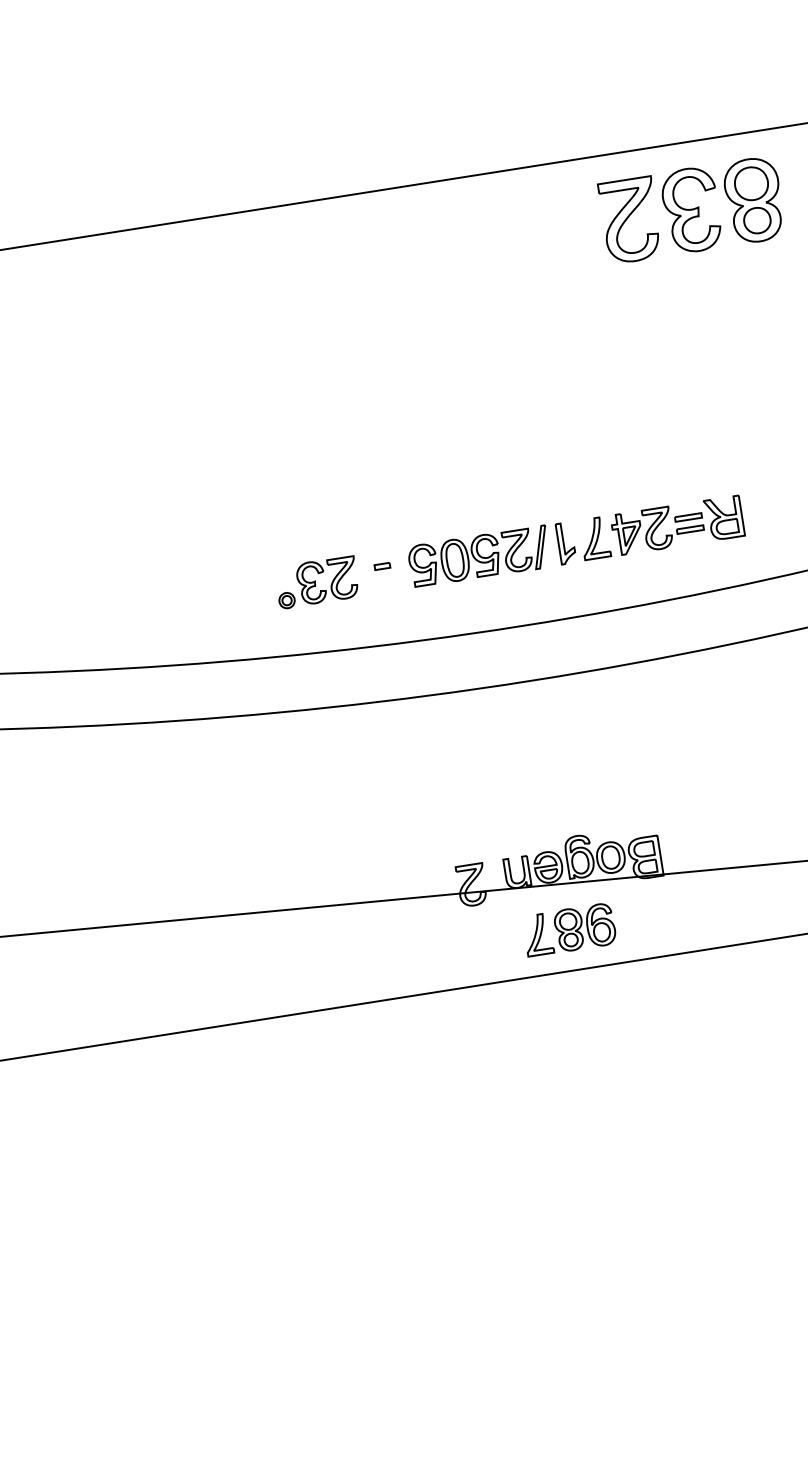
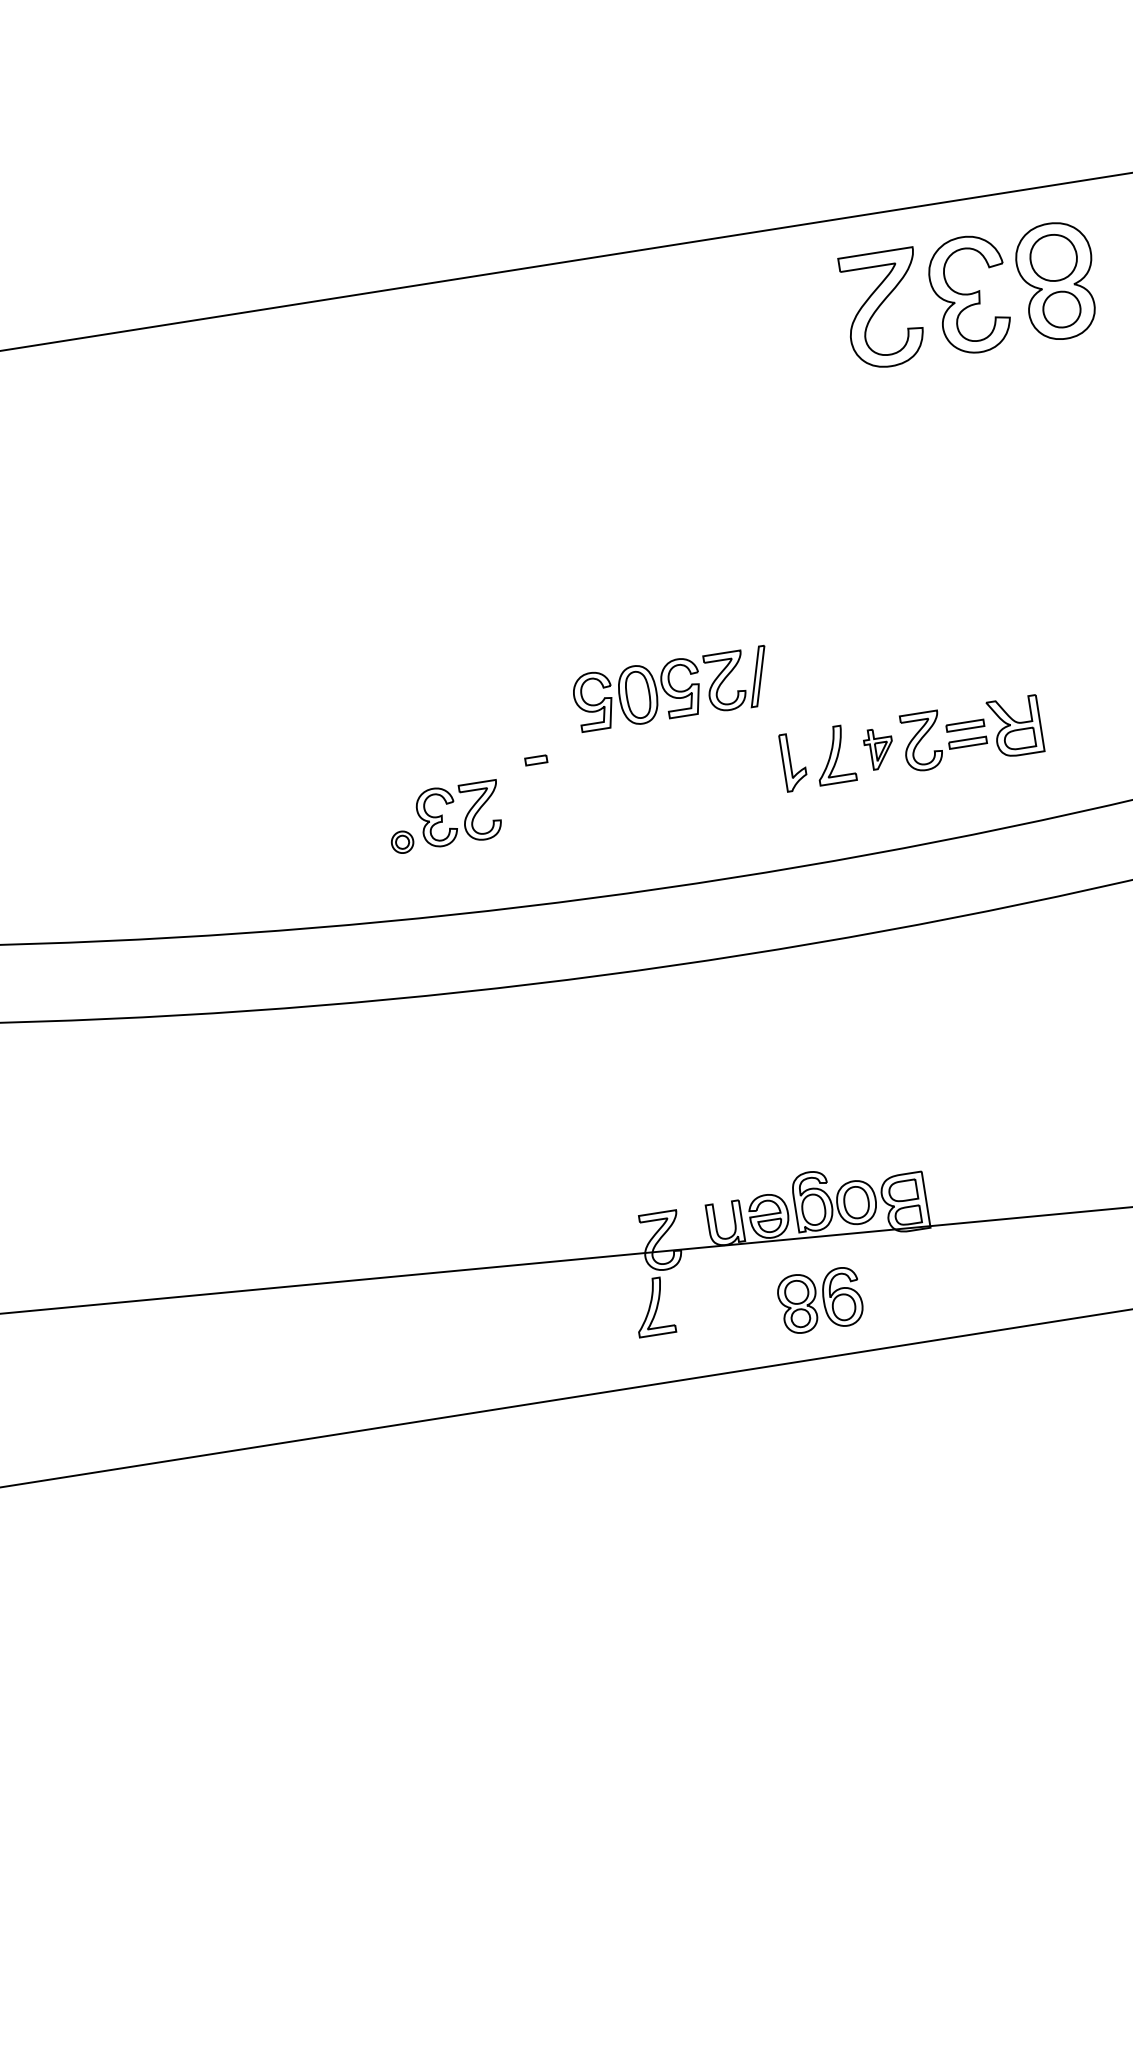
part: (625, 534) -> (877, 749), size x0.7
part: (477, 555) -> (669, 688), moved
part: (382, 566) -> (536, 760), moved
part: (540, 935) -> (657, 1307), moved

